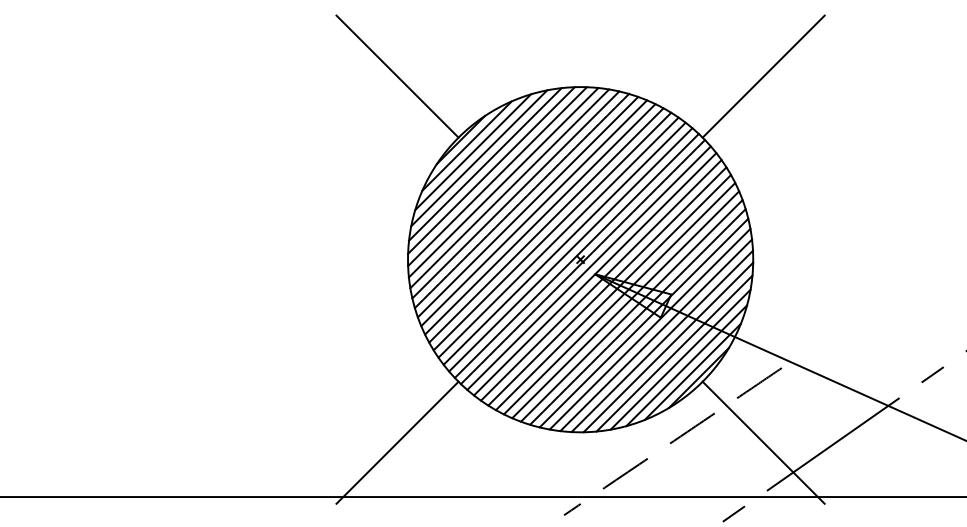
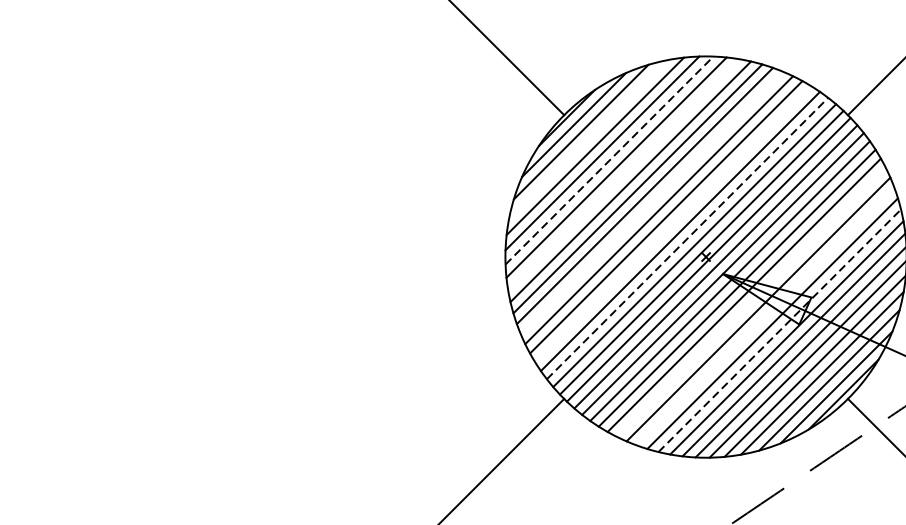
line: (479, 158) -> (588, 139), removed
line: (497, 176) -> (609, 160), solid -> dashed
line: (509, 188) -> (623, 174), removed
line: (534, 213) -> (652, 203), removed
line: (552, 231) -> (673, 224), removed
line: (565, 243) -> (688, 238), solid -> dashed
line: (619, 298) -> (751, 302), removed
line: (631, 310) -> (765, 316), removed
line: (644, 322) -> (780, 330), solid -> dashed

